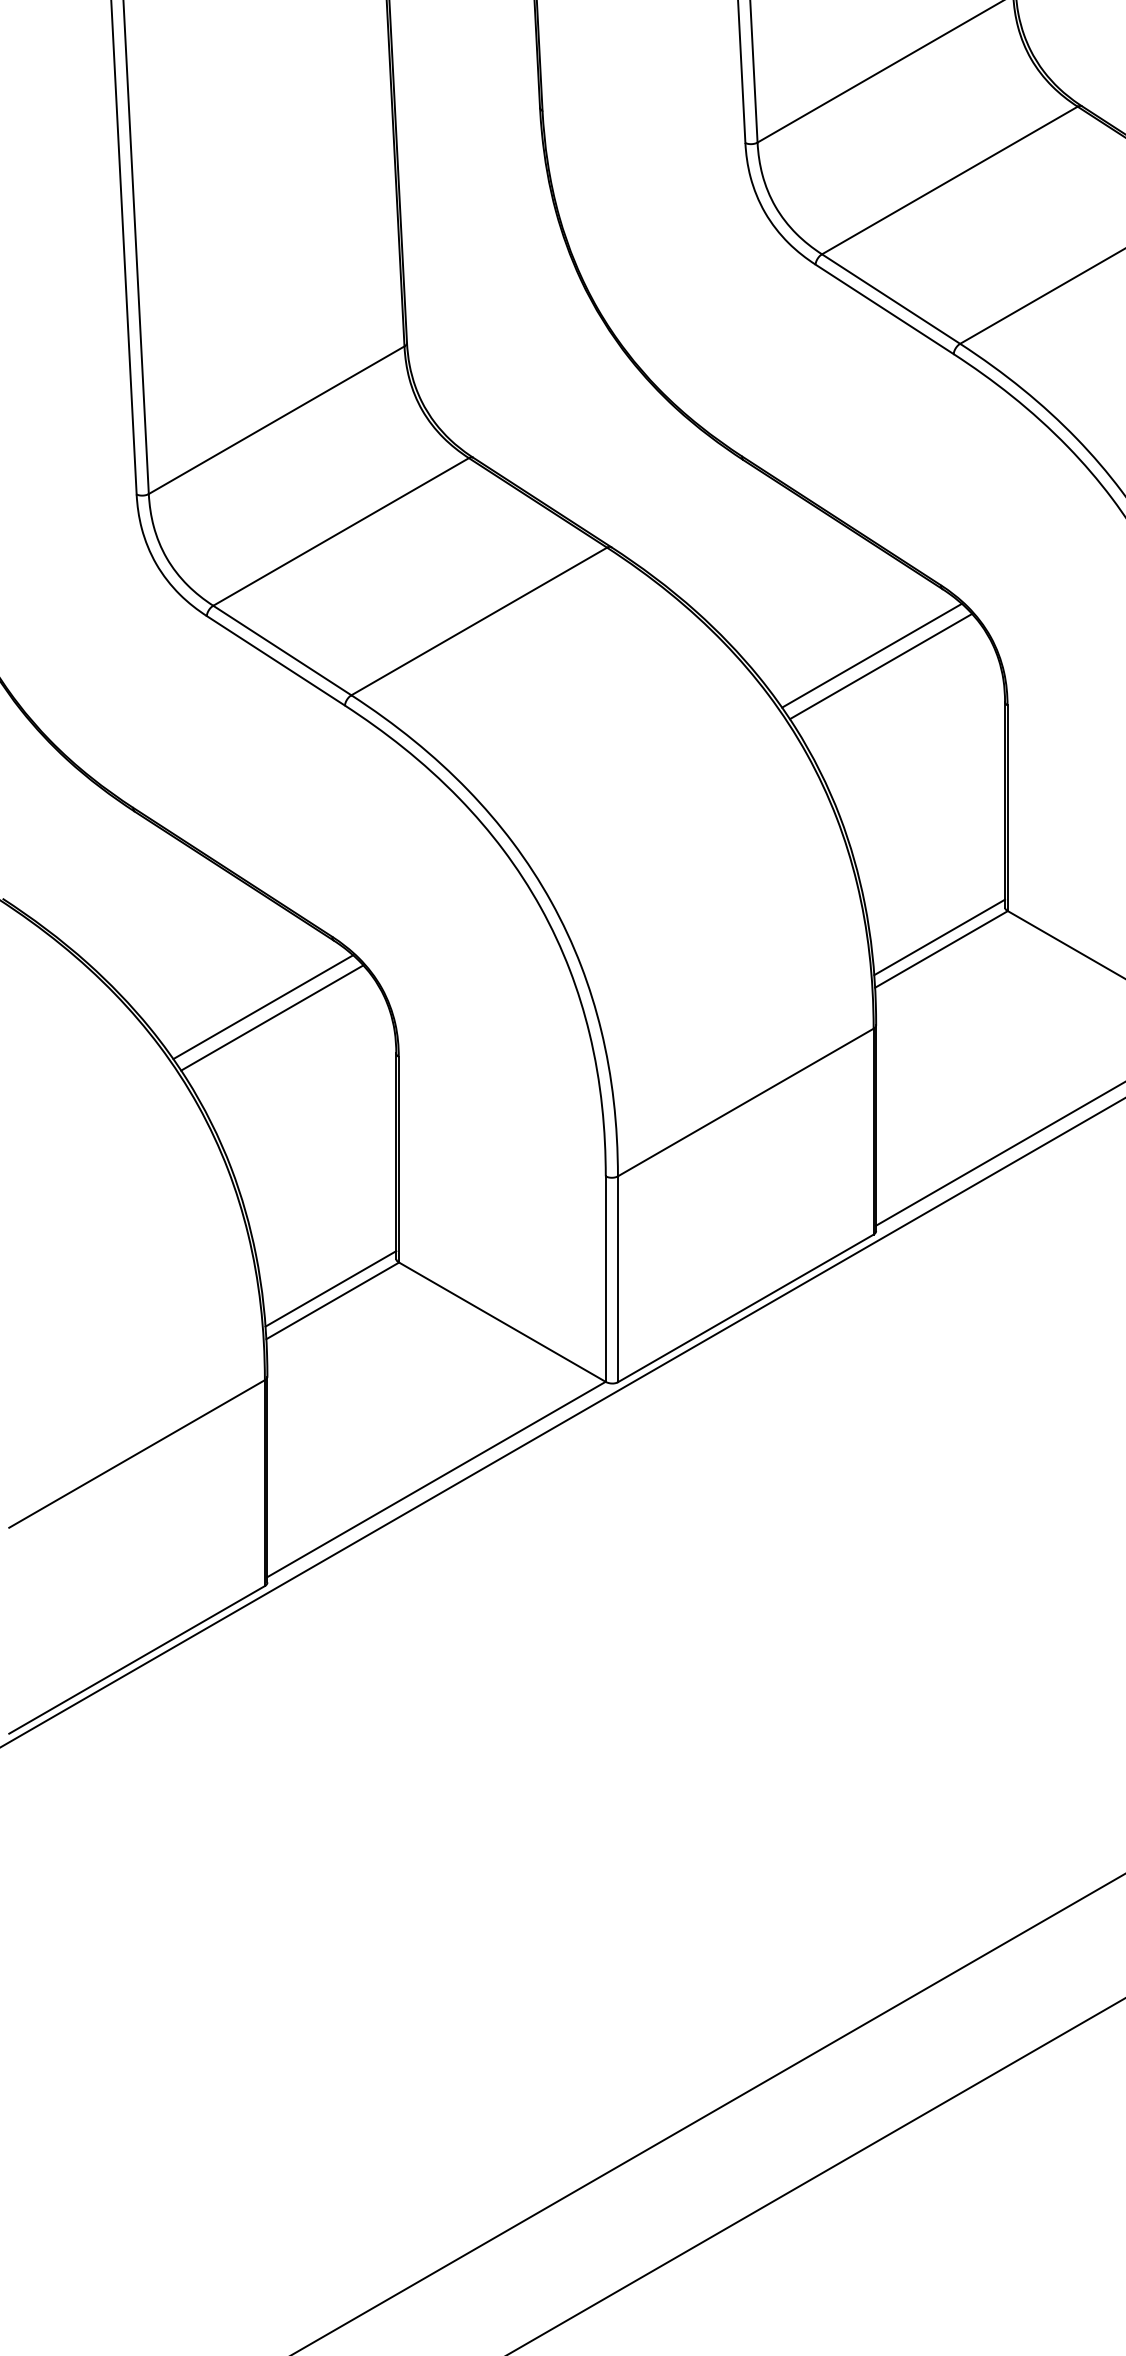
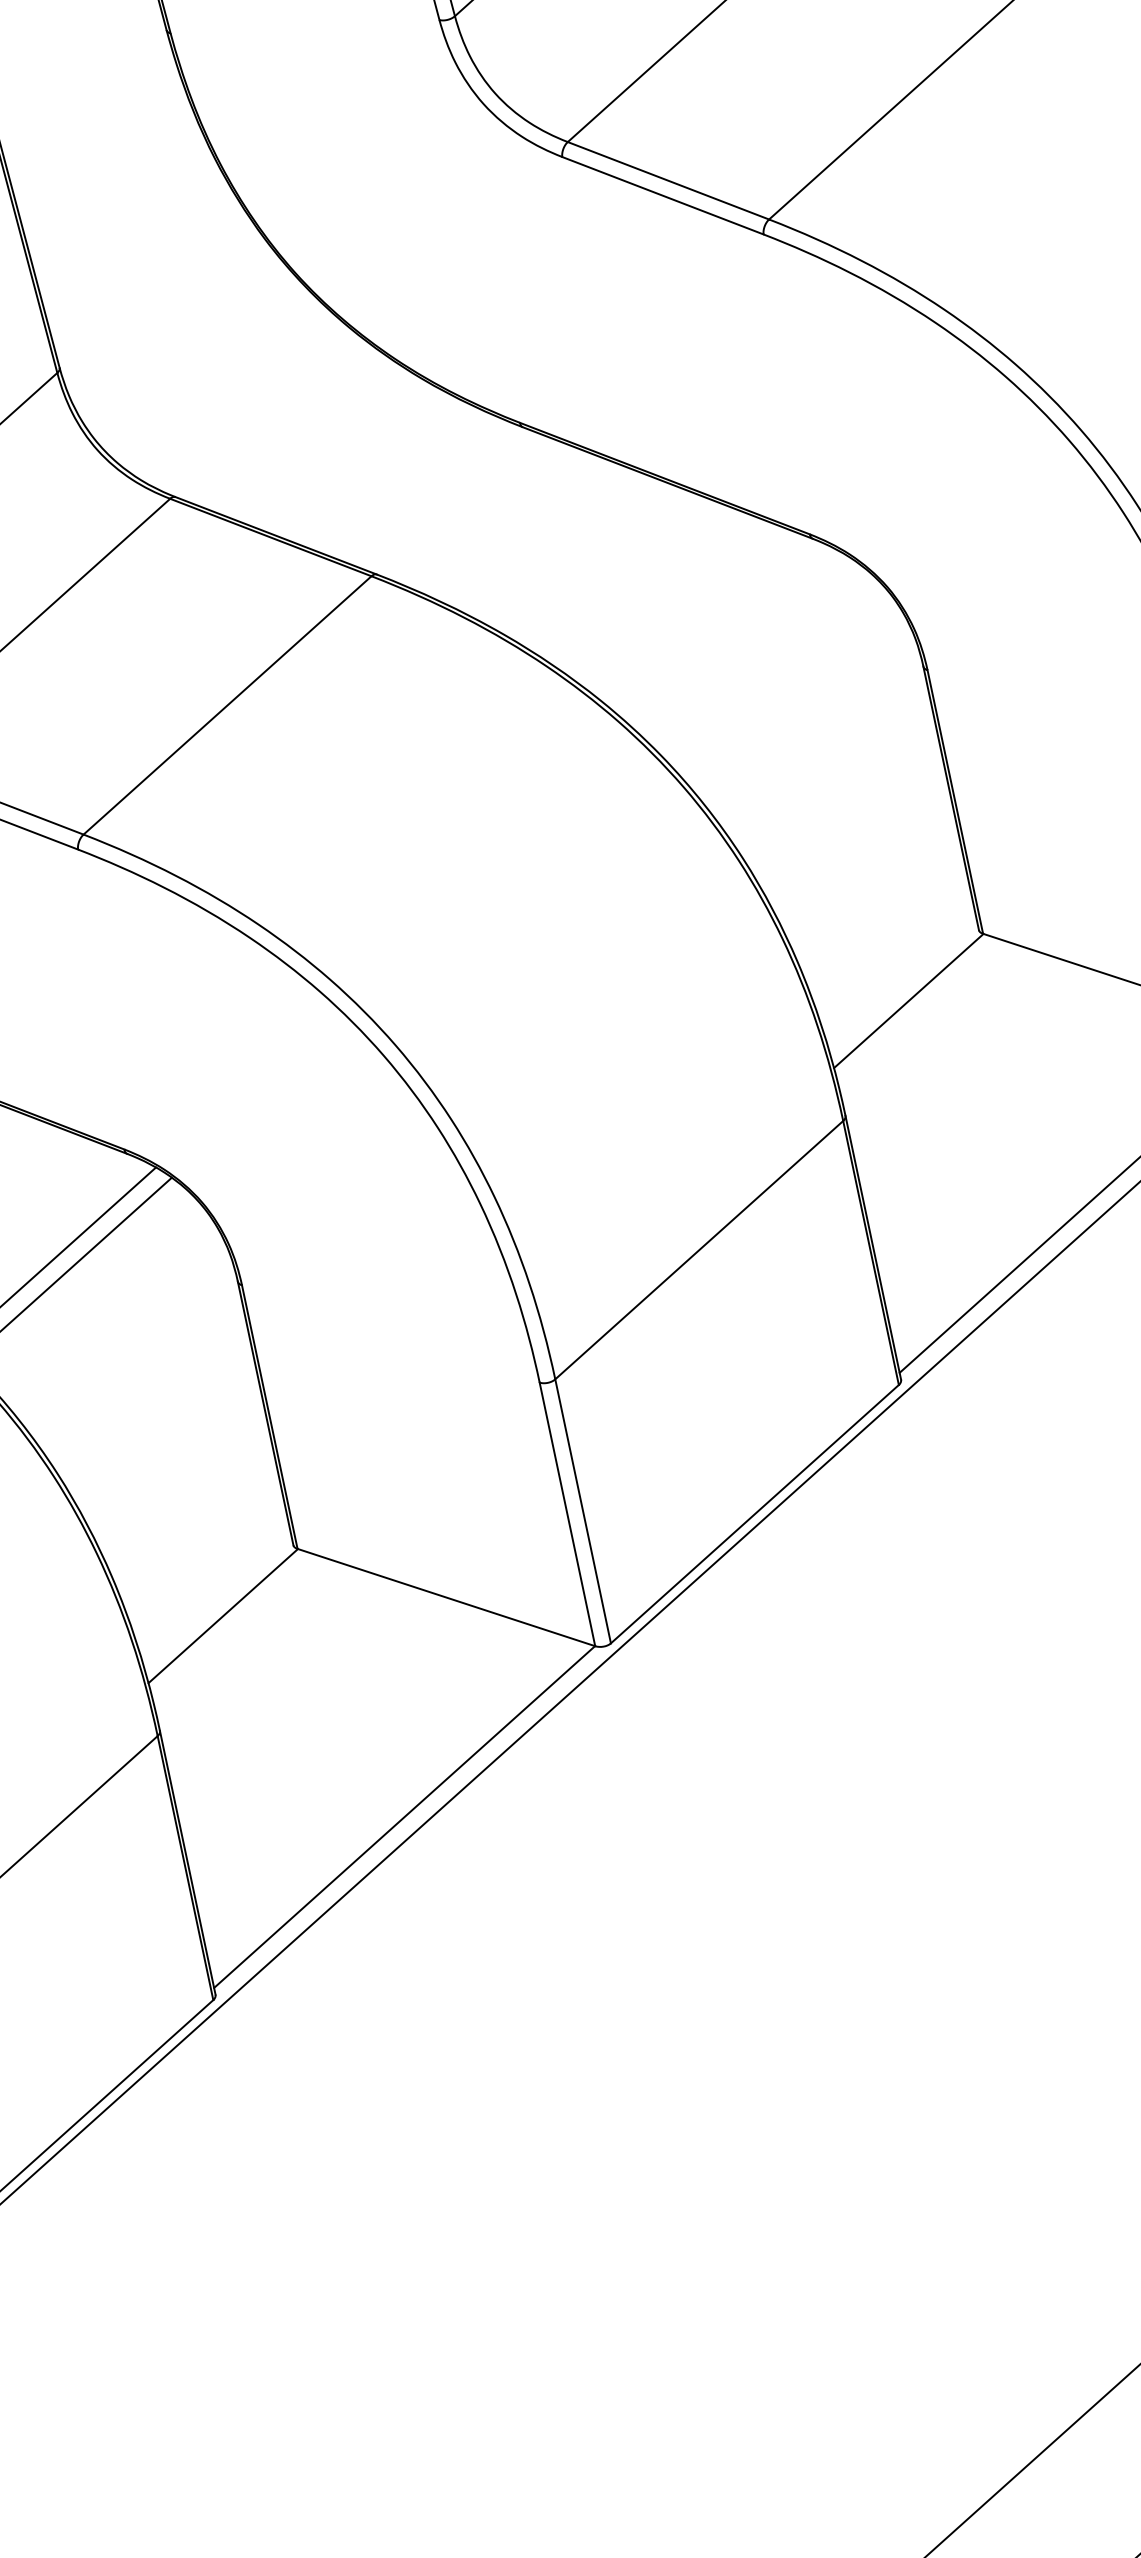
line: (871, 655) -> (739, 643), removed
line: (880, 666) -> (754, 654), removed
line: (939, 937) -> (903, 986), removed
line: (330, 1288) -> (217, 1600), removed

